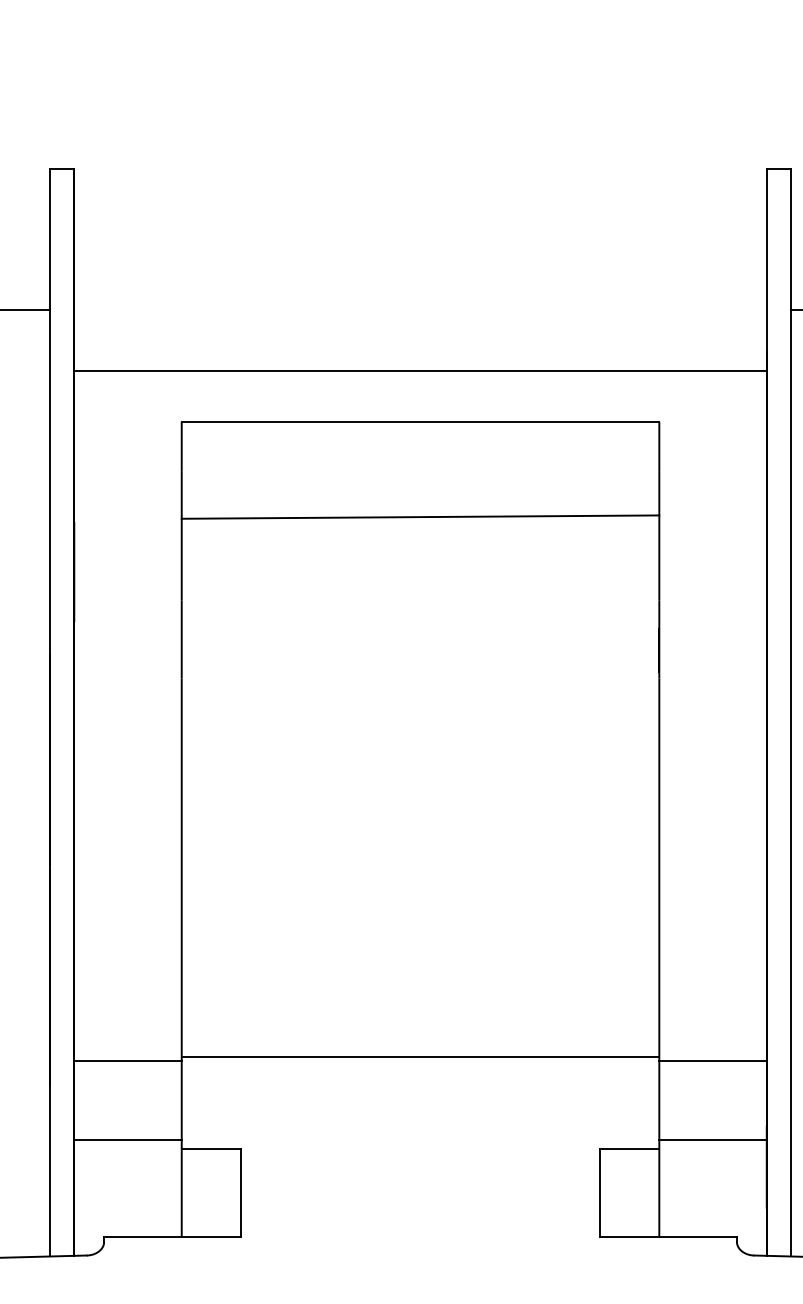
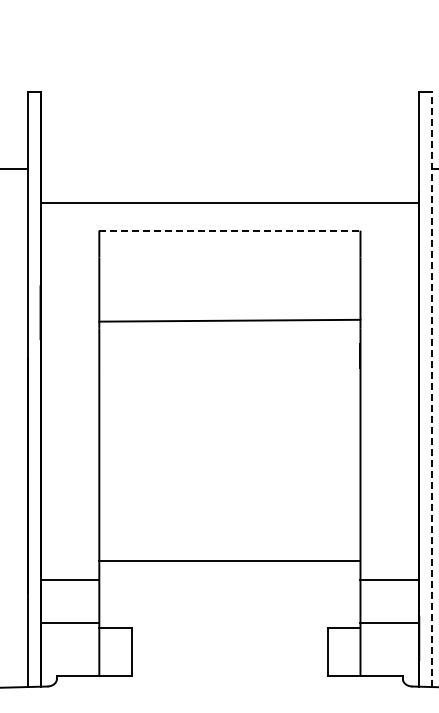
line: (419, 421) -> (229, 230), solid -> dashed
line: (419, 516) -> (229, 320), moved
line: (791, 712) -> (432, 389), solid -> dashed
line: (419, 1056) -> (229, 560), moved

